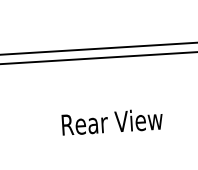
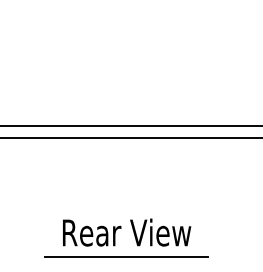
text: (112, 121) -> (127, 232), moved
line: (113, 150) -> (126, 256), added

